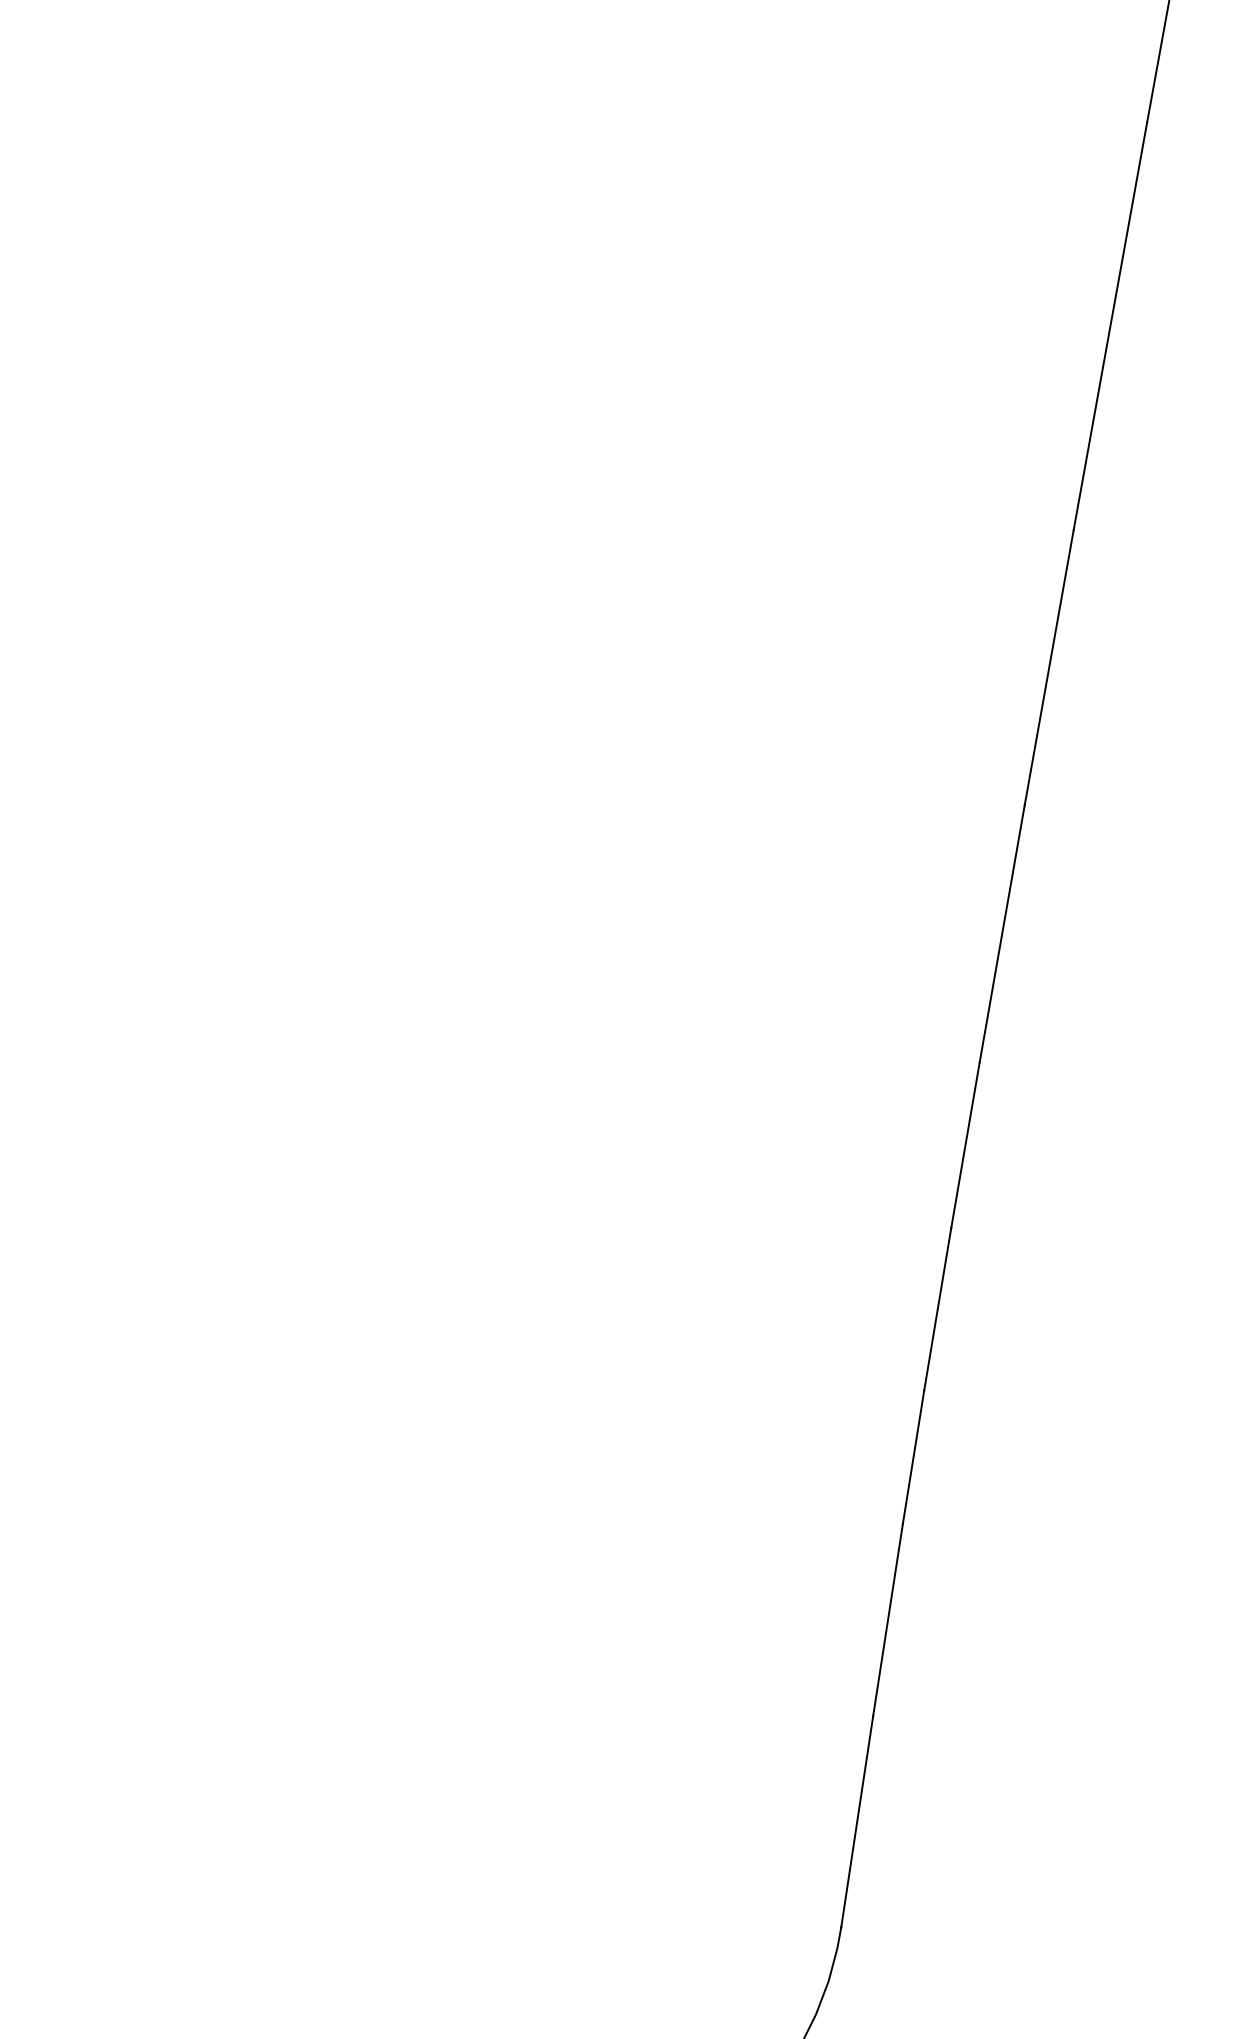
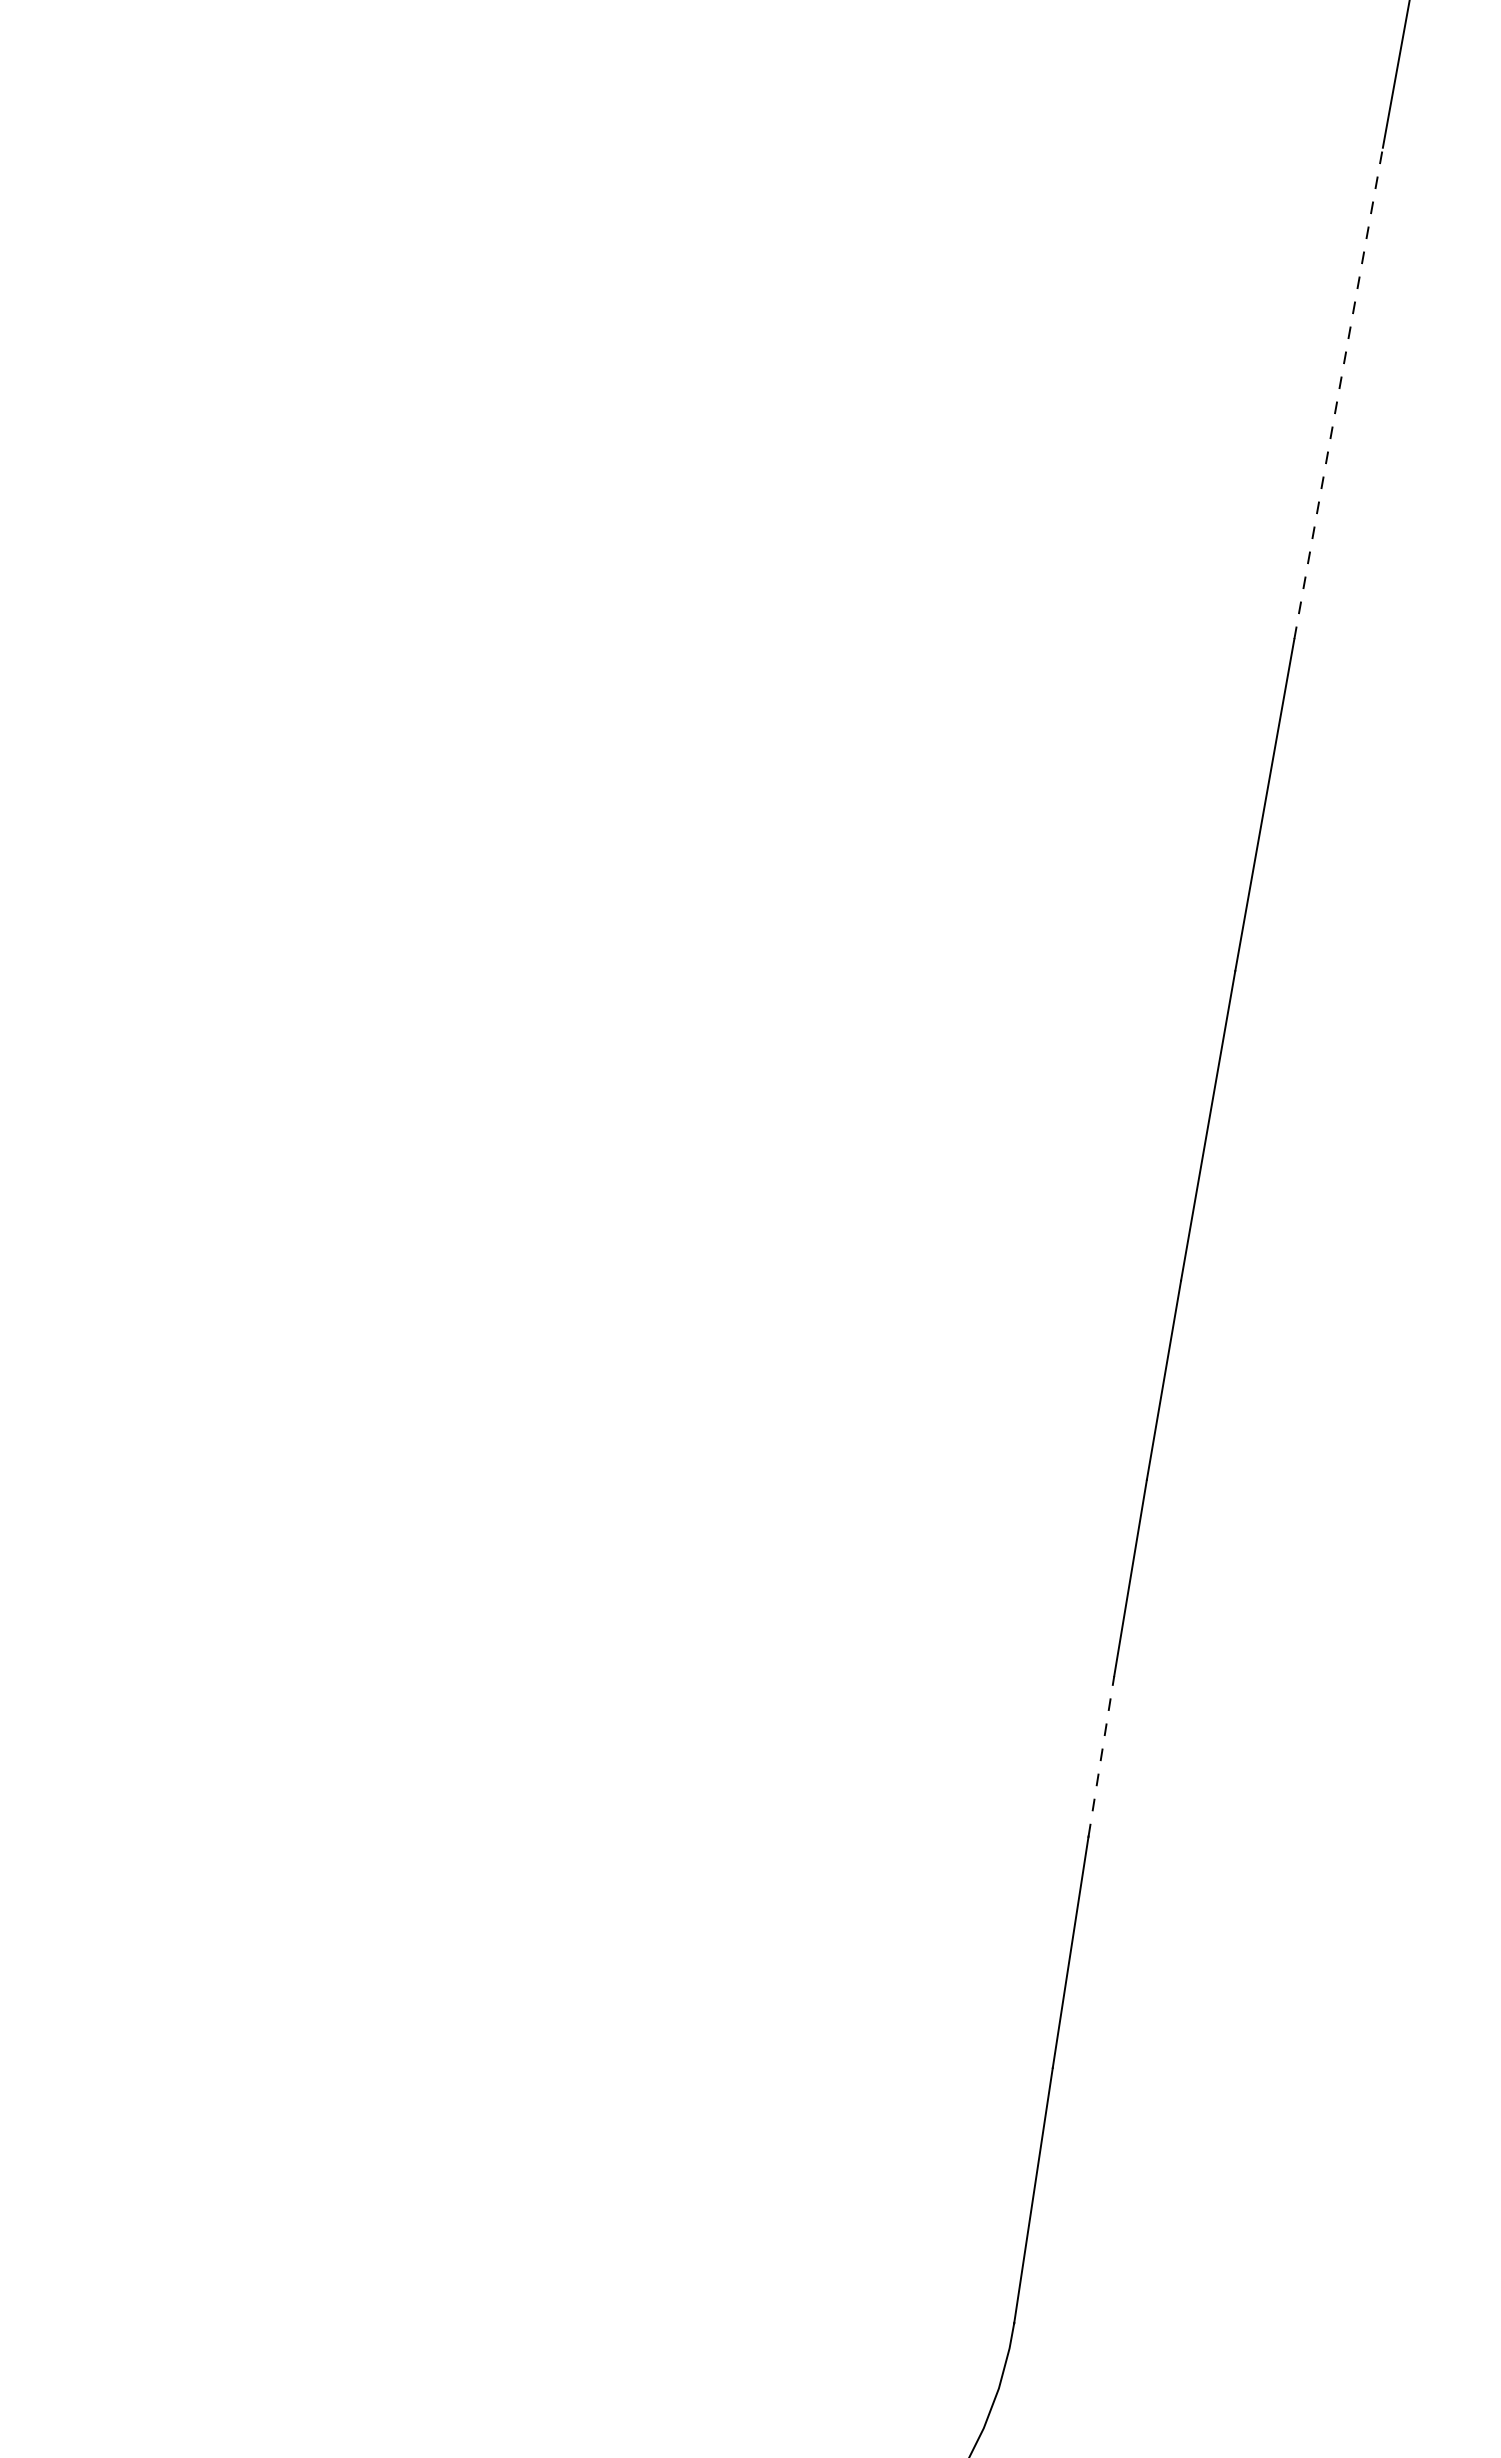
line: (1110, 325) -> (1338, 392), solid -> dashed
line: (913, 1456) -> (1101, 1755), solid -> dashed

